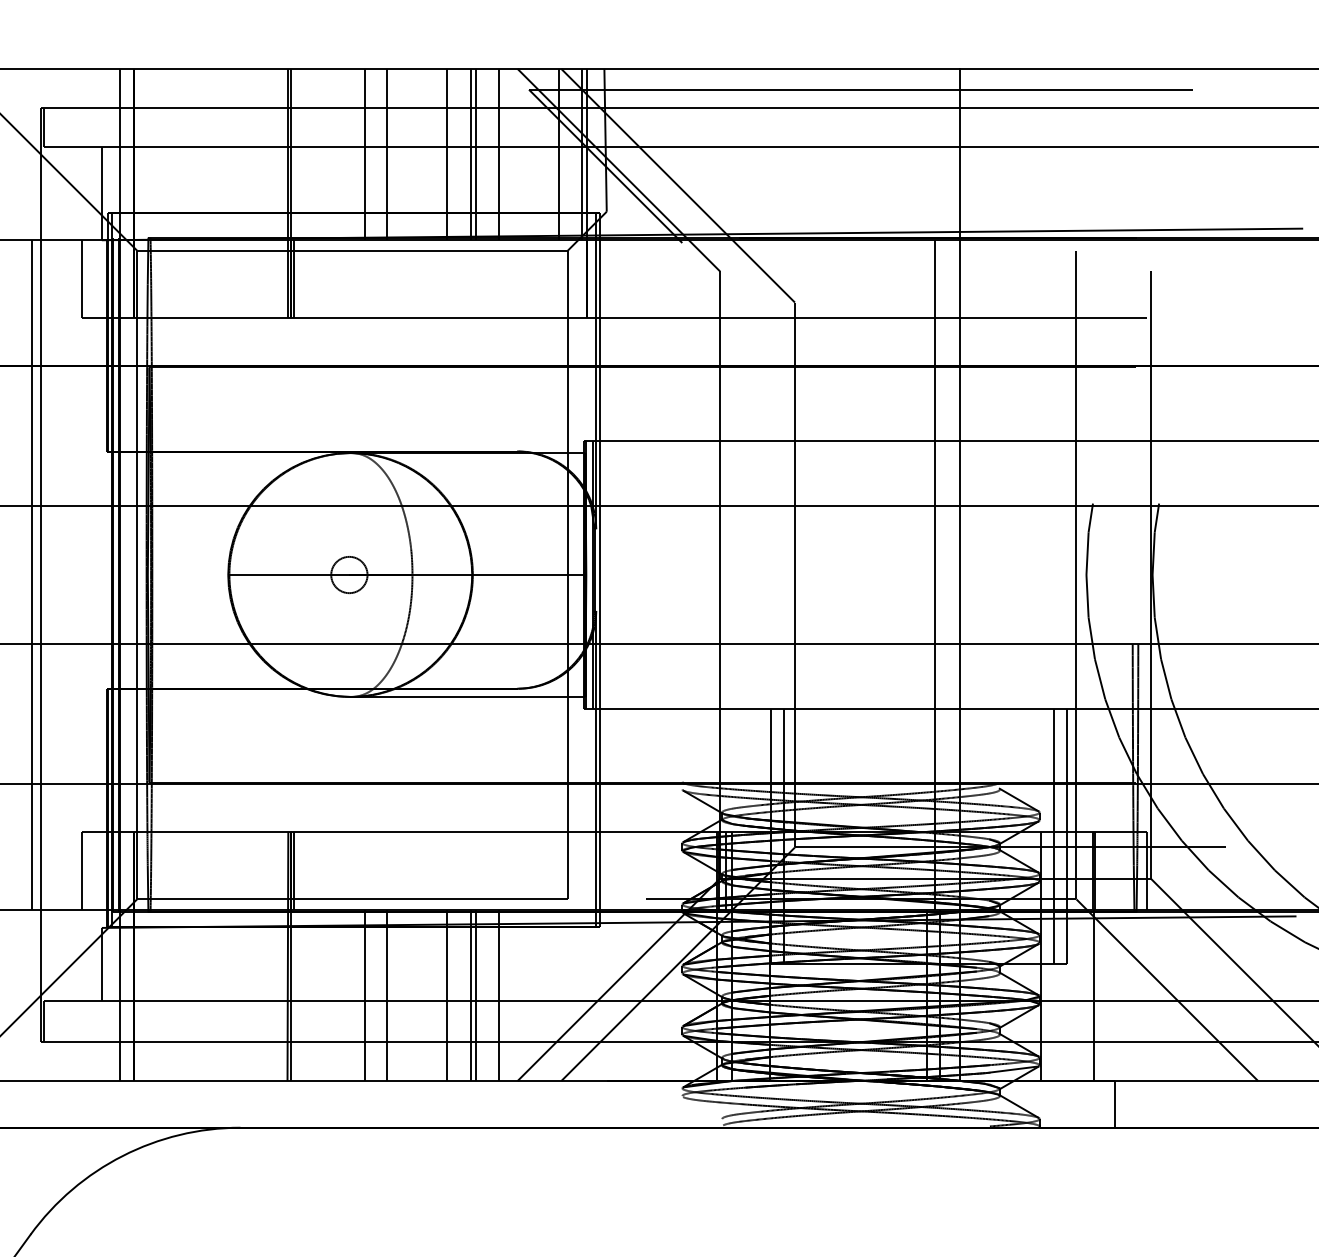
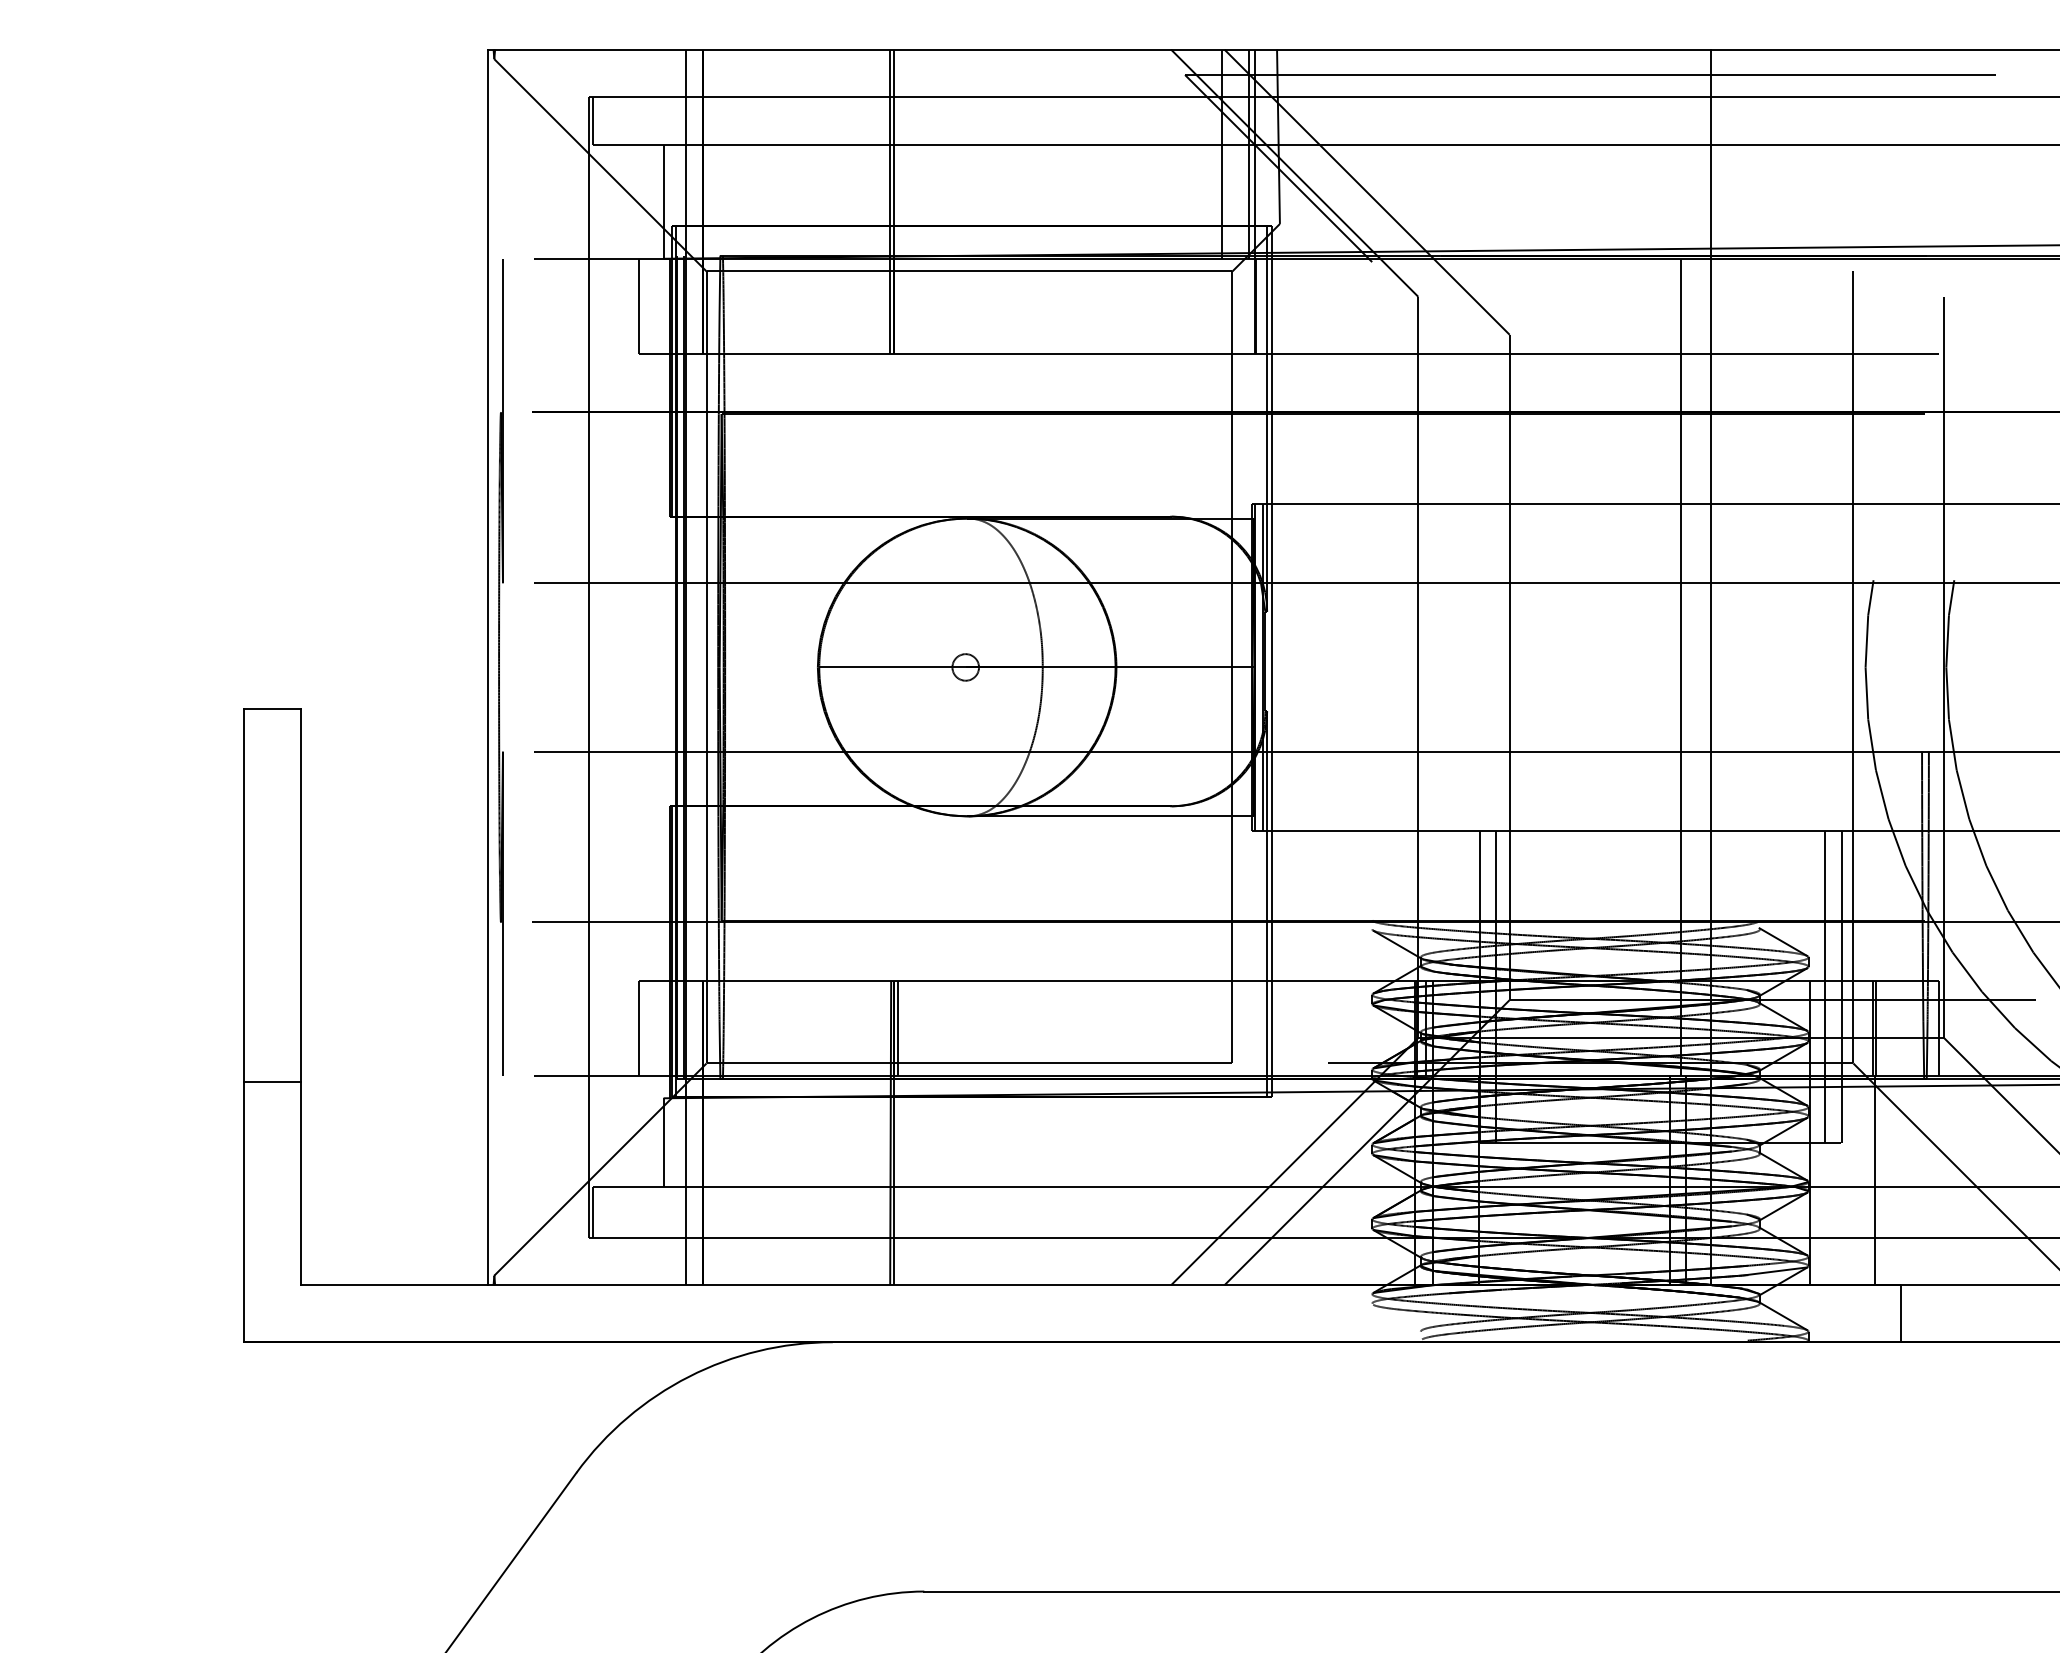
line: (364, 154) -> (984, 153), removed
line: (386, 154) -> (1011, 153), removed
line: (446, 154) -> (1084, 153), removed
line: (471, 154) -> (1114, 153), removed
line: (475, 154) -> (1119, 153), removed
line: (499, 154) -> (1148, 153), removed
line: (293, 278) -> (897, 305), removed
line: (32, 575) -> (578, 667), removed
circle: (349, 575) -> (965, 667), size x0.6
line: (364, 995) -> (984, 1180), removed
line: (386, 995) -> (1011, 1180), removed
line: (446, 995) -> (1084, 1180), removed
line: (471, 995) -> (1114, 1180), removed
line: (475, 995) -> (1119, 1180), removed
line: (499, 995) -> (1148, 1180), removed

